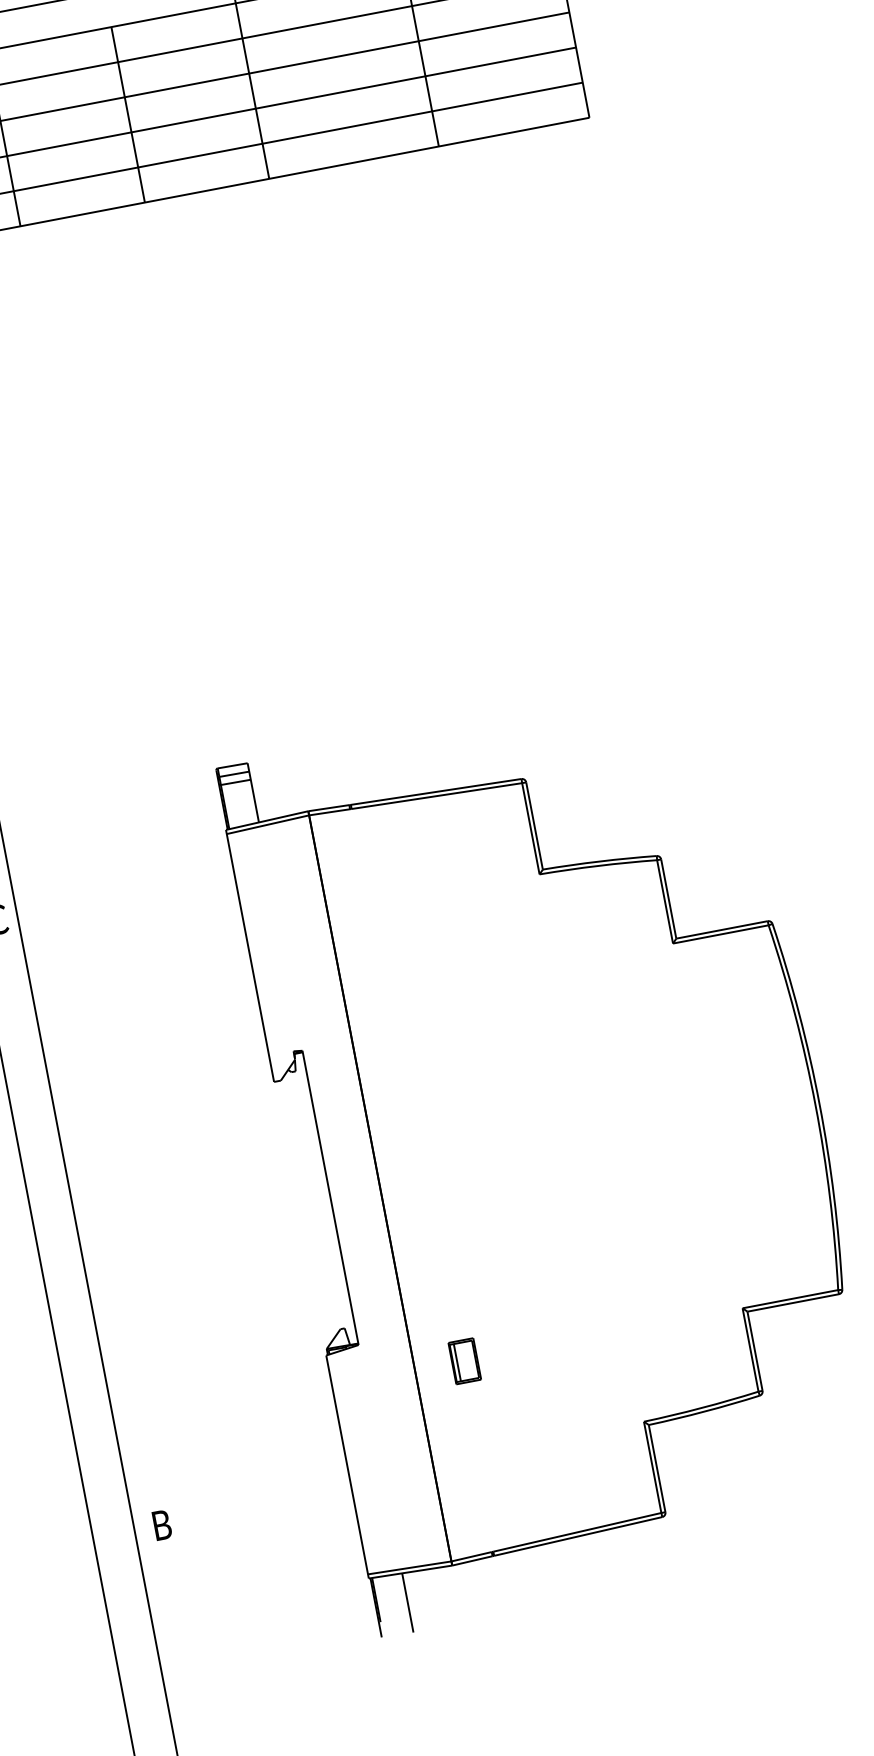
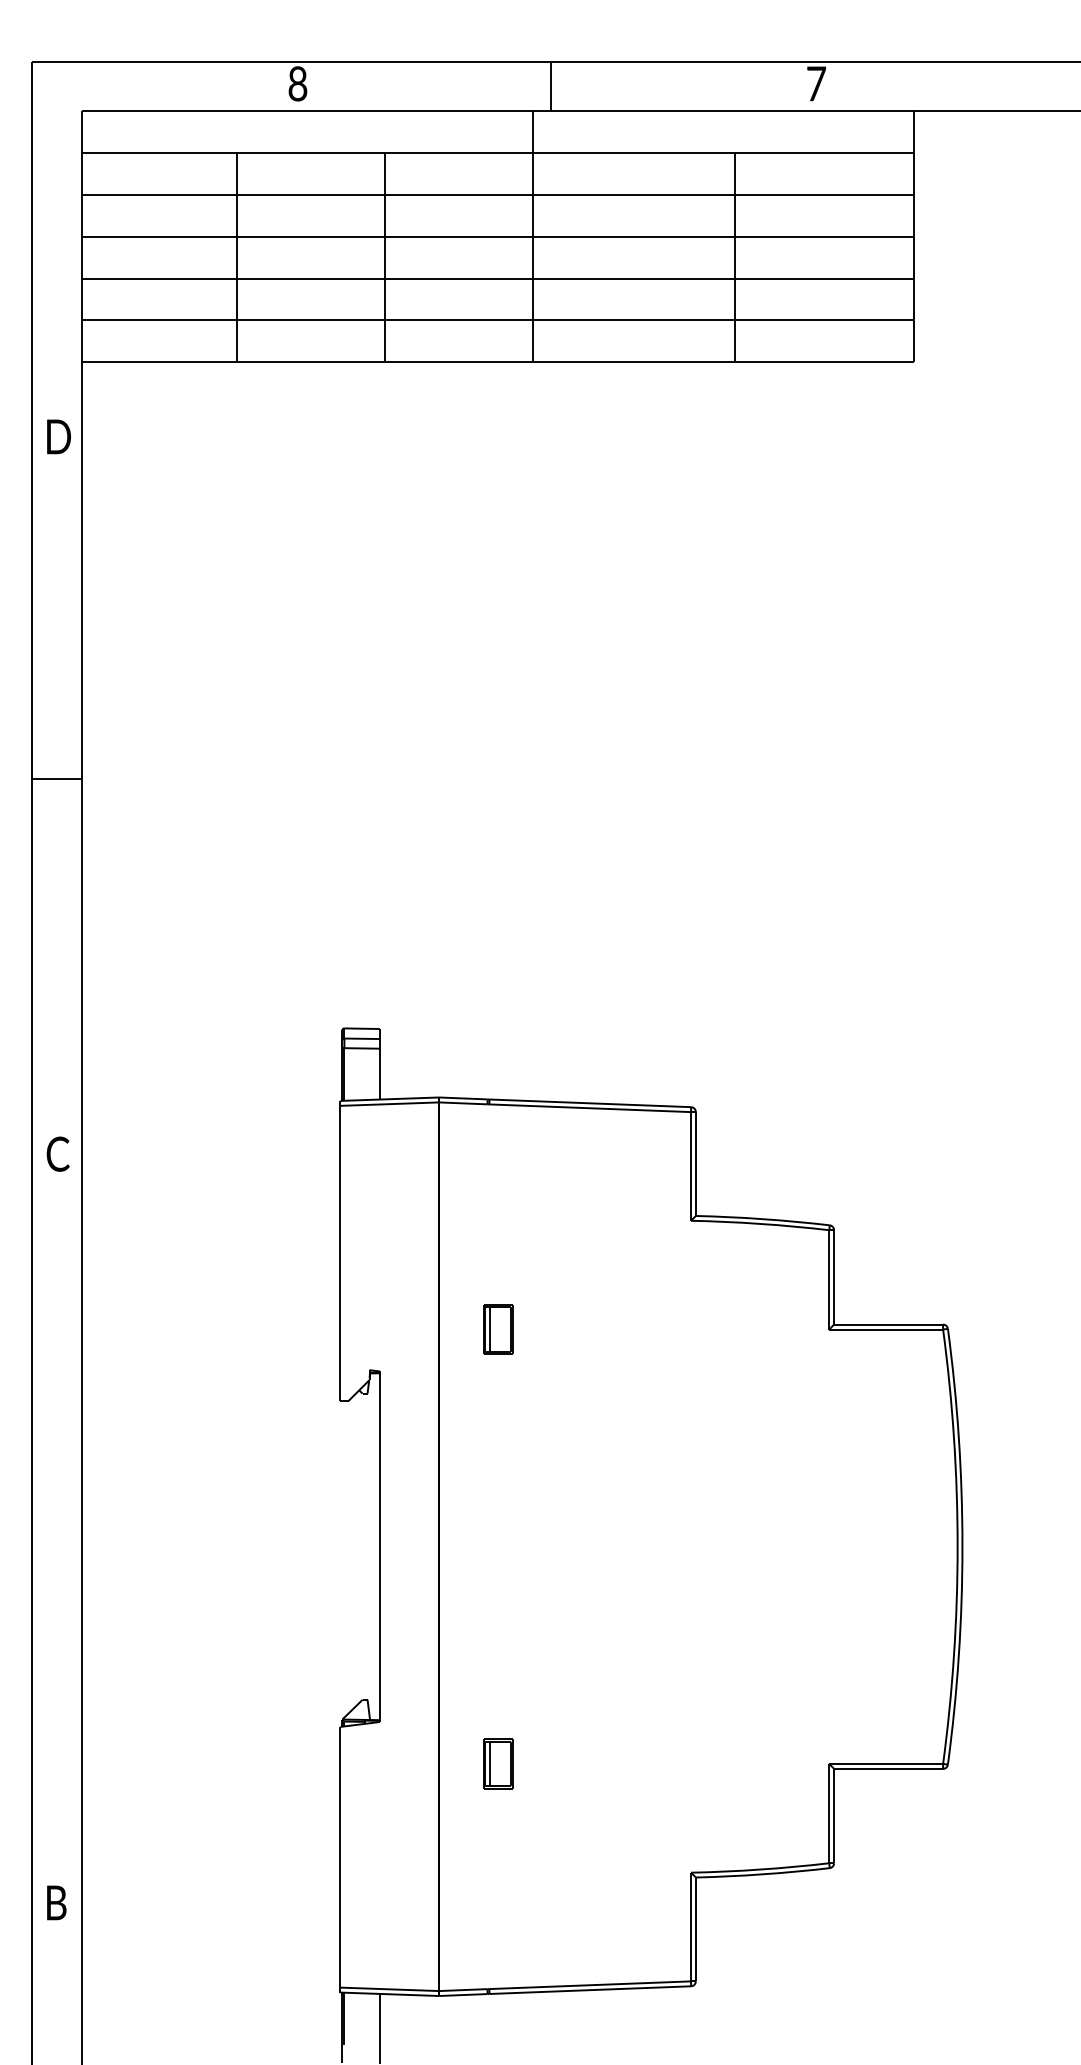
part: (395, 996) -> (498, 1329), added
text: (161, 1524) -> (56, 1902), moved

